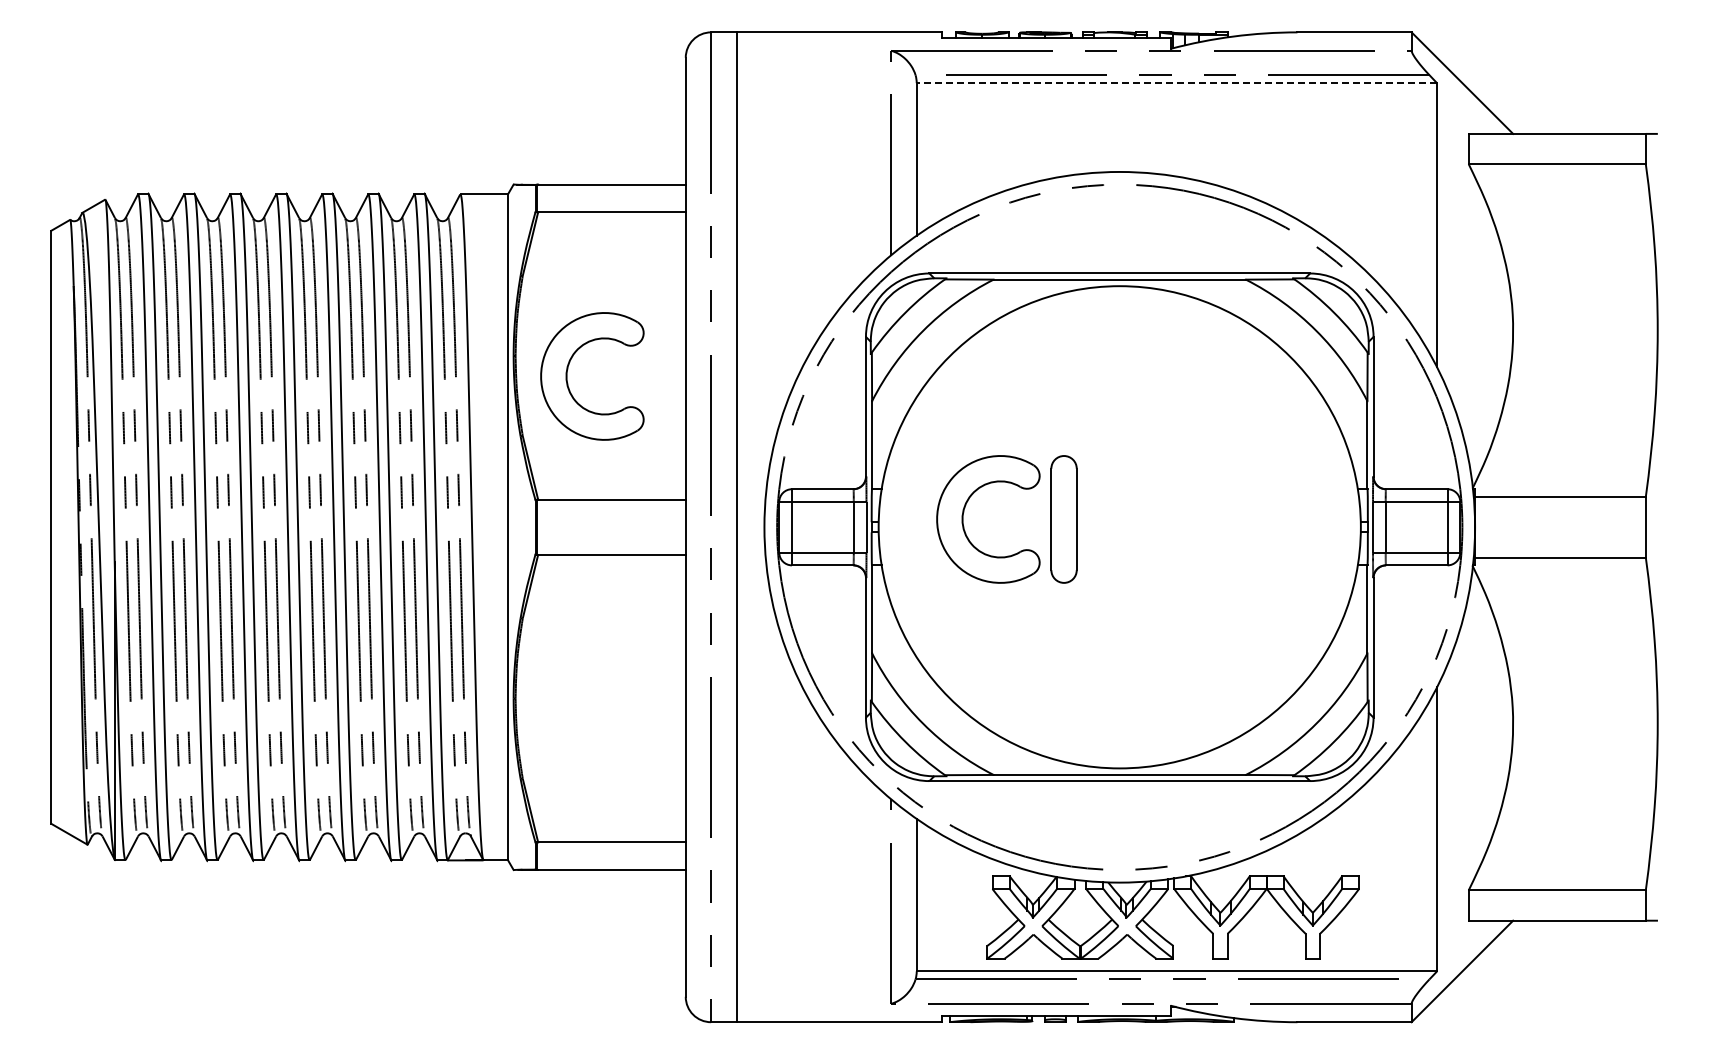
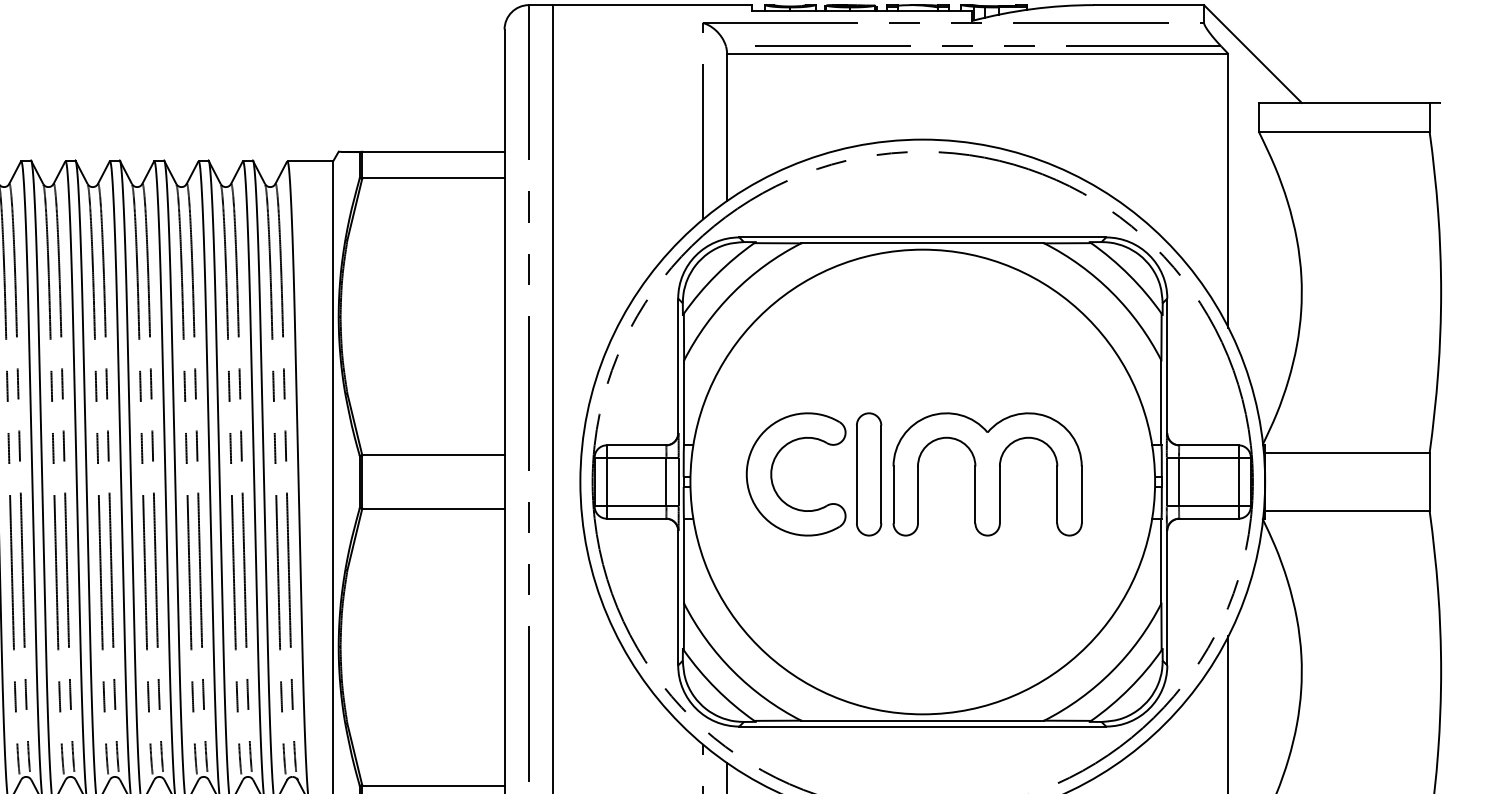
line: (1176, 83) -> (977, 54), dashed -> solid
part: (568, 369) -> (391, 329), removed
part: (1186, 519) -> (987, 474), added

